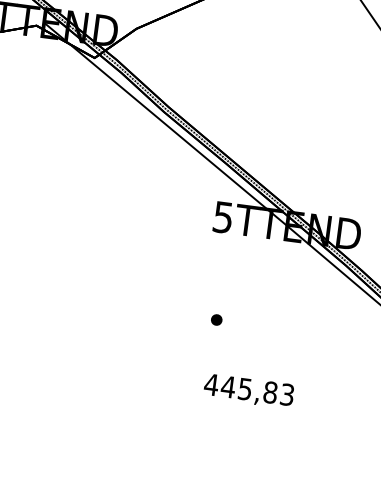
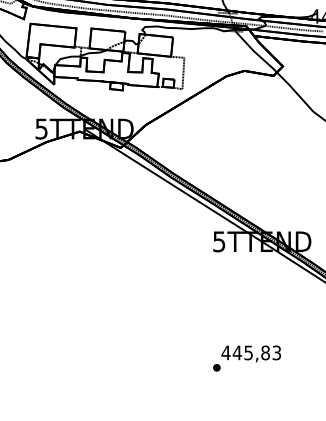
part: (216, 319) -> (216, 367), moved

